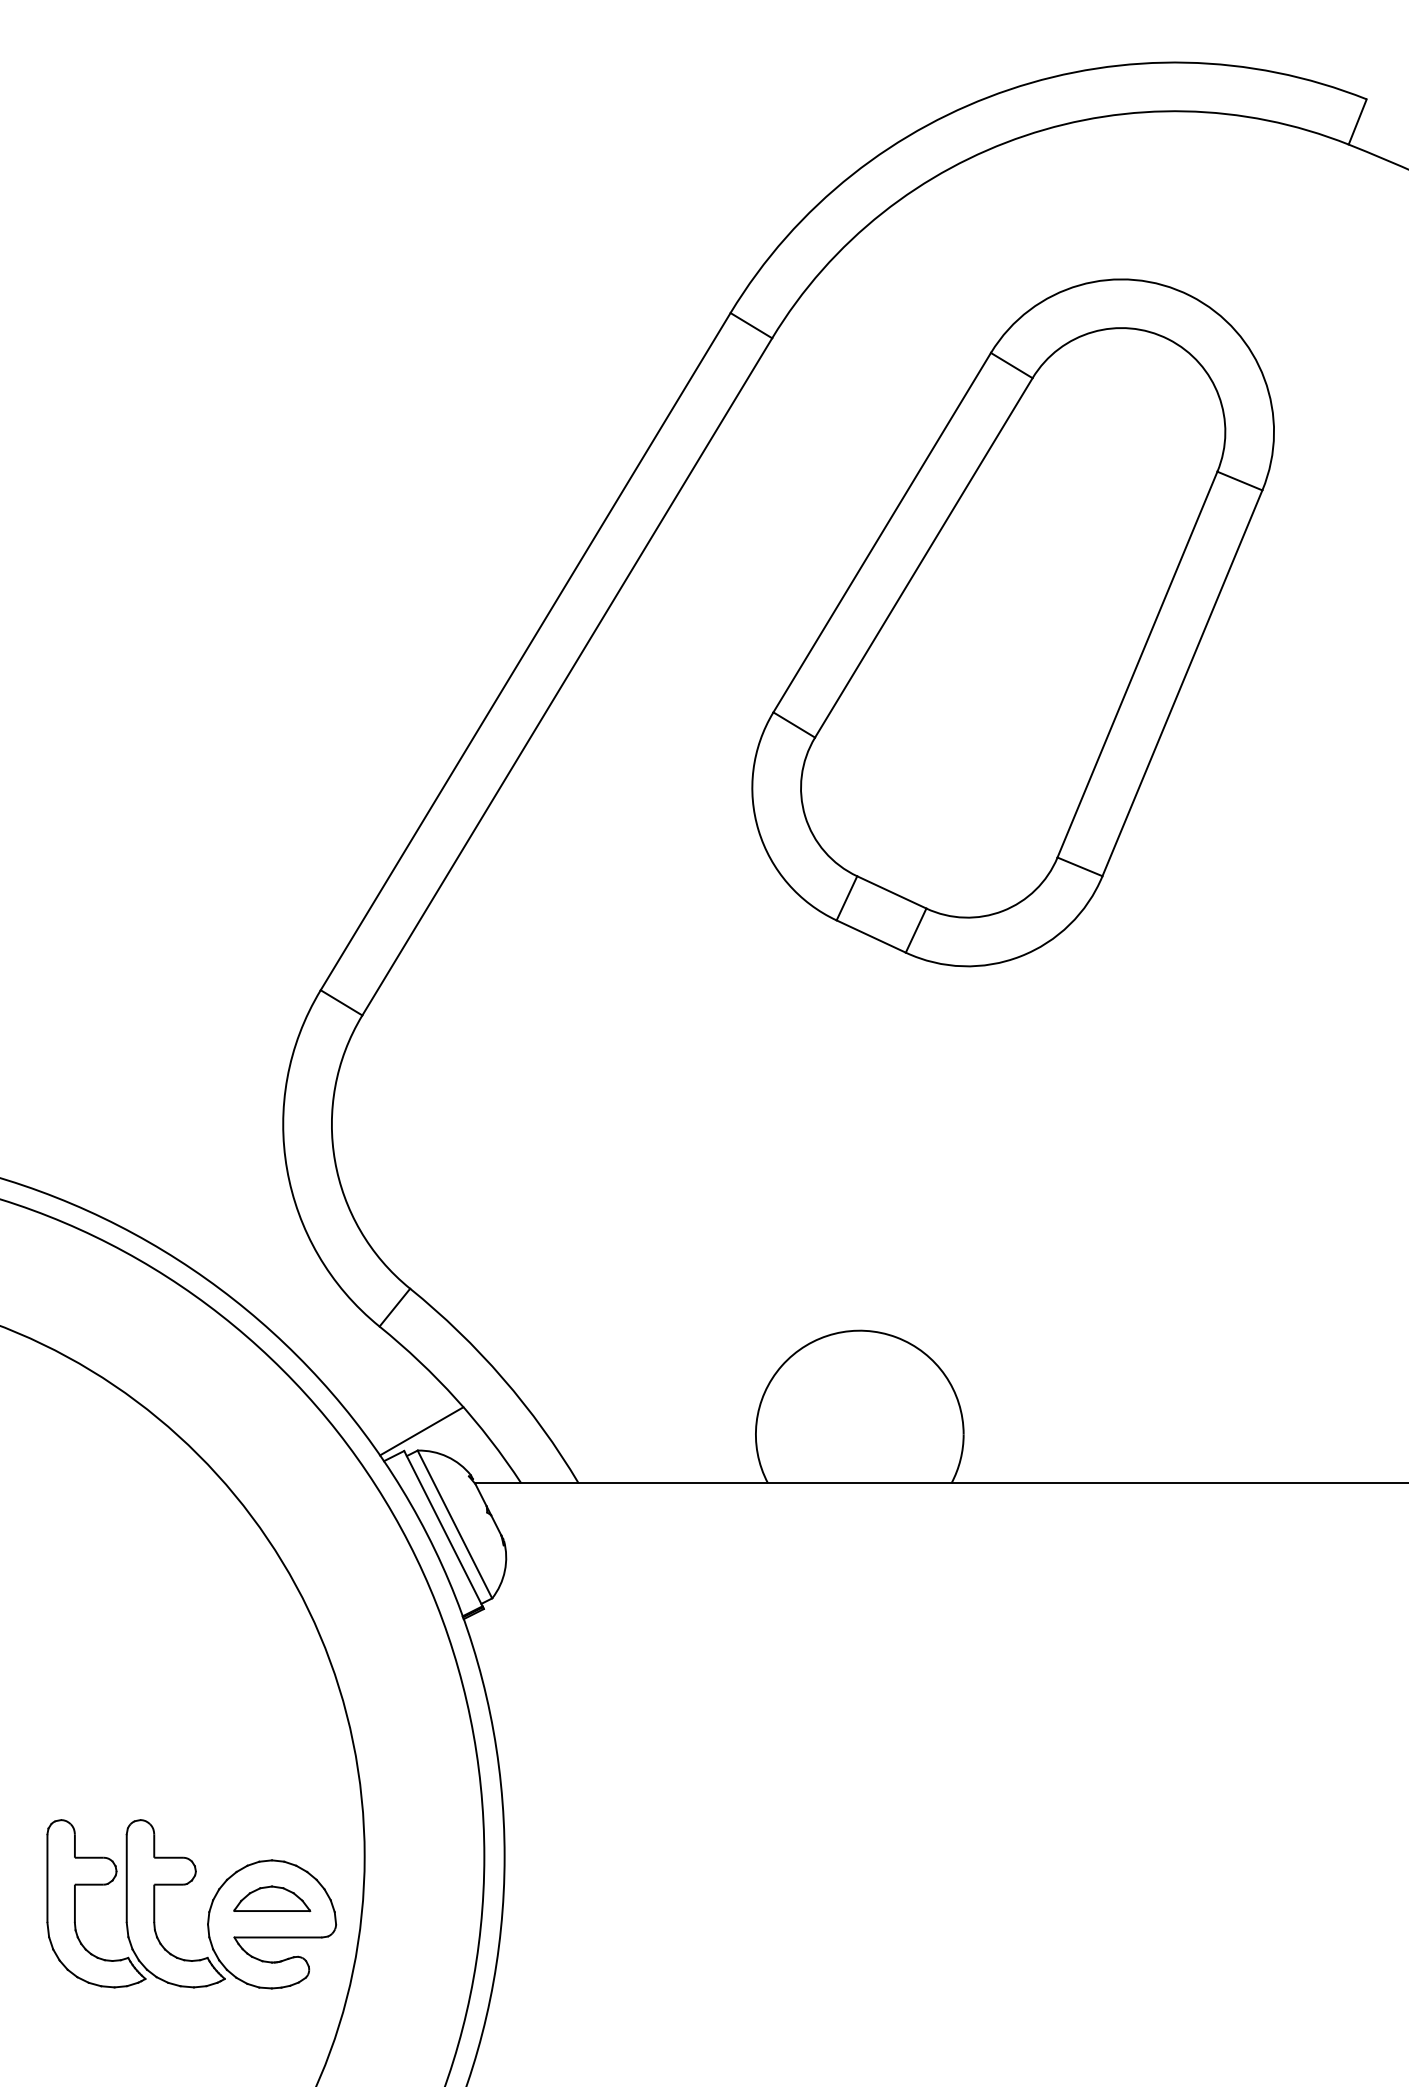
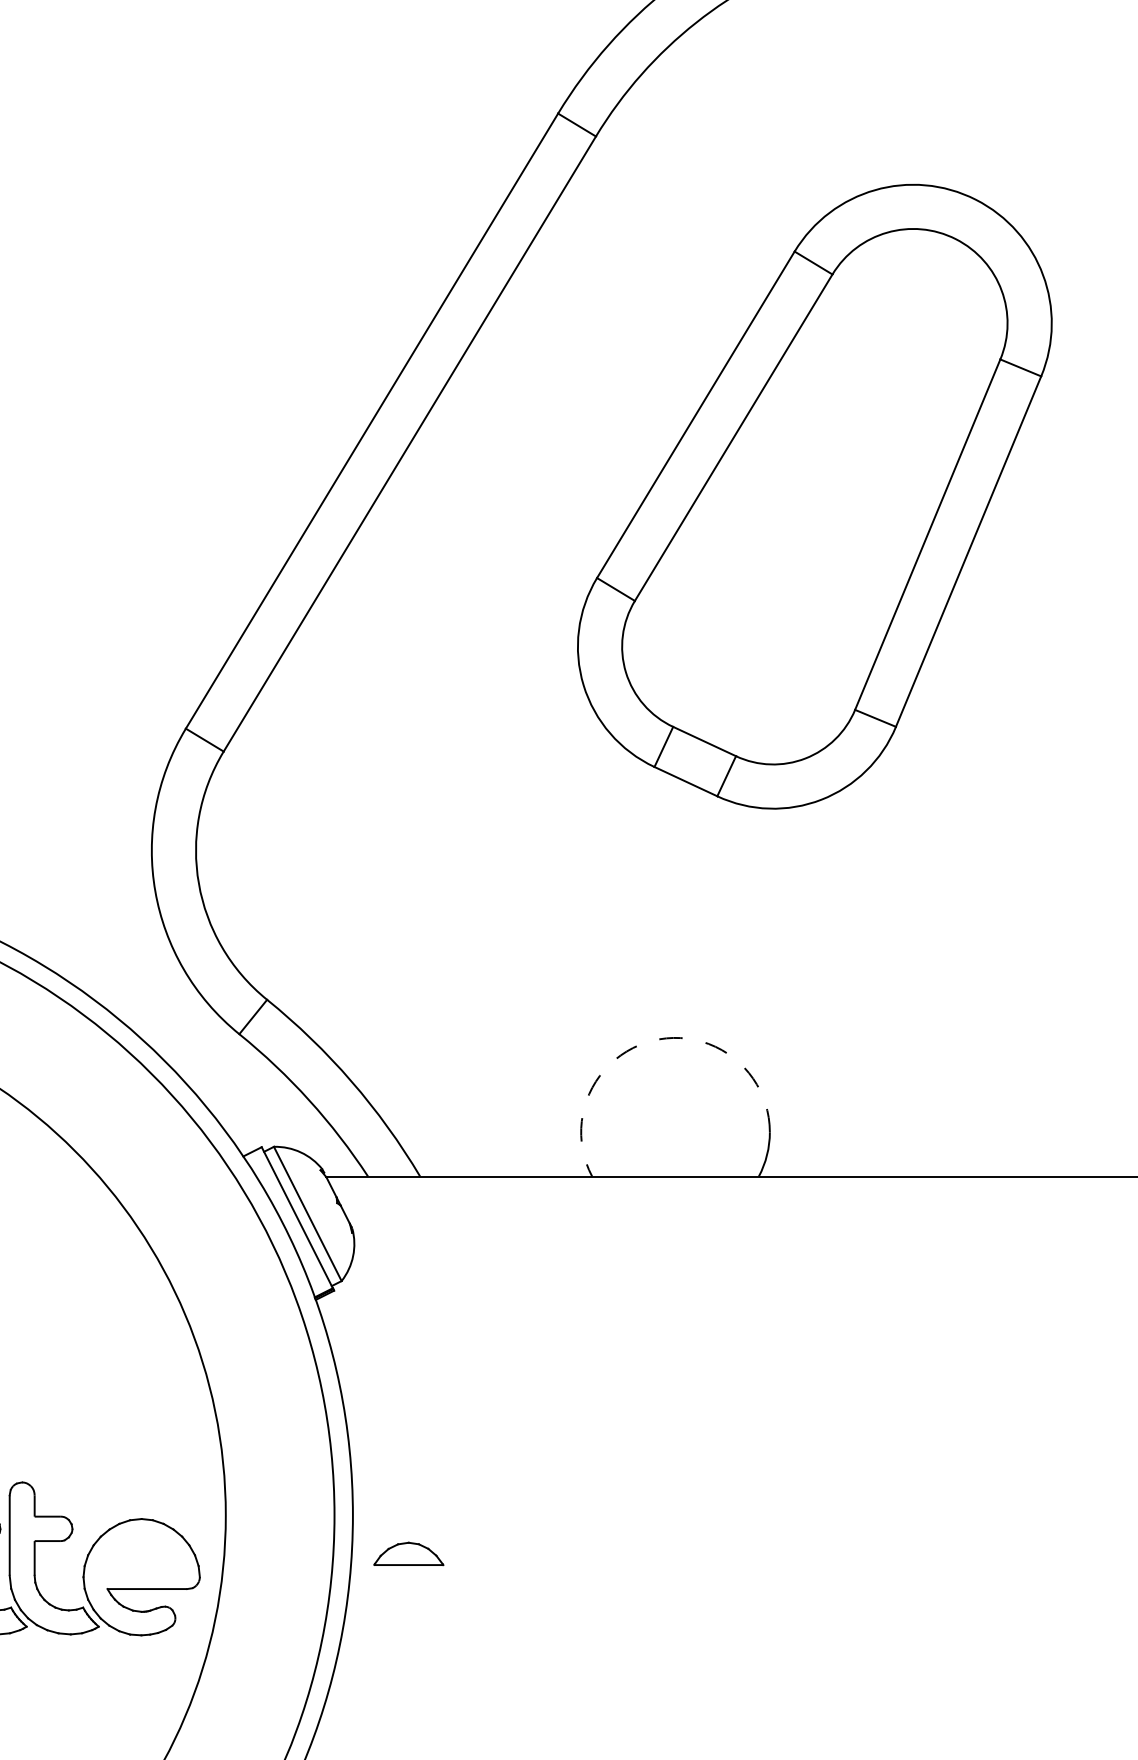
part: (1012, 622) -> (814, 496), moved
arc: (834, 1333) -> (652, 1040), solid -> dashed
line: (421, 1431) -> (277, 1129), removed
part: (272, 1898) -> (409, 1553), moved

